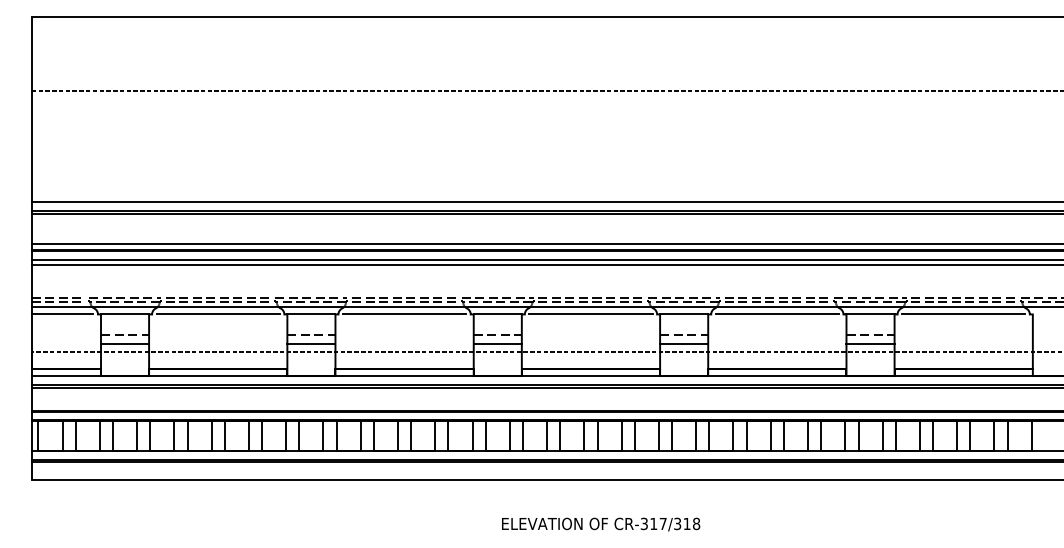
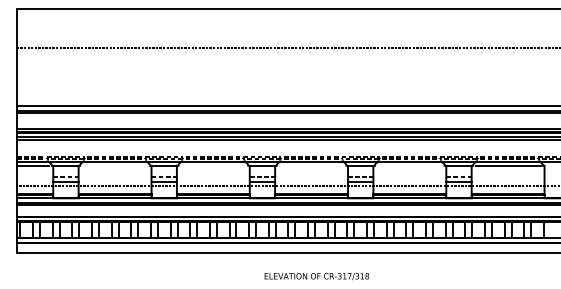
line: (217, 313) -> (114, 165), removed
line: (403, 313) -> (212, 165), removed
line: (590, 313) -> (311, 165), removed
line: (776, 313) -> (409, 165), removed

